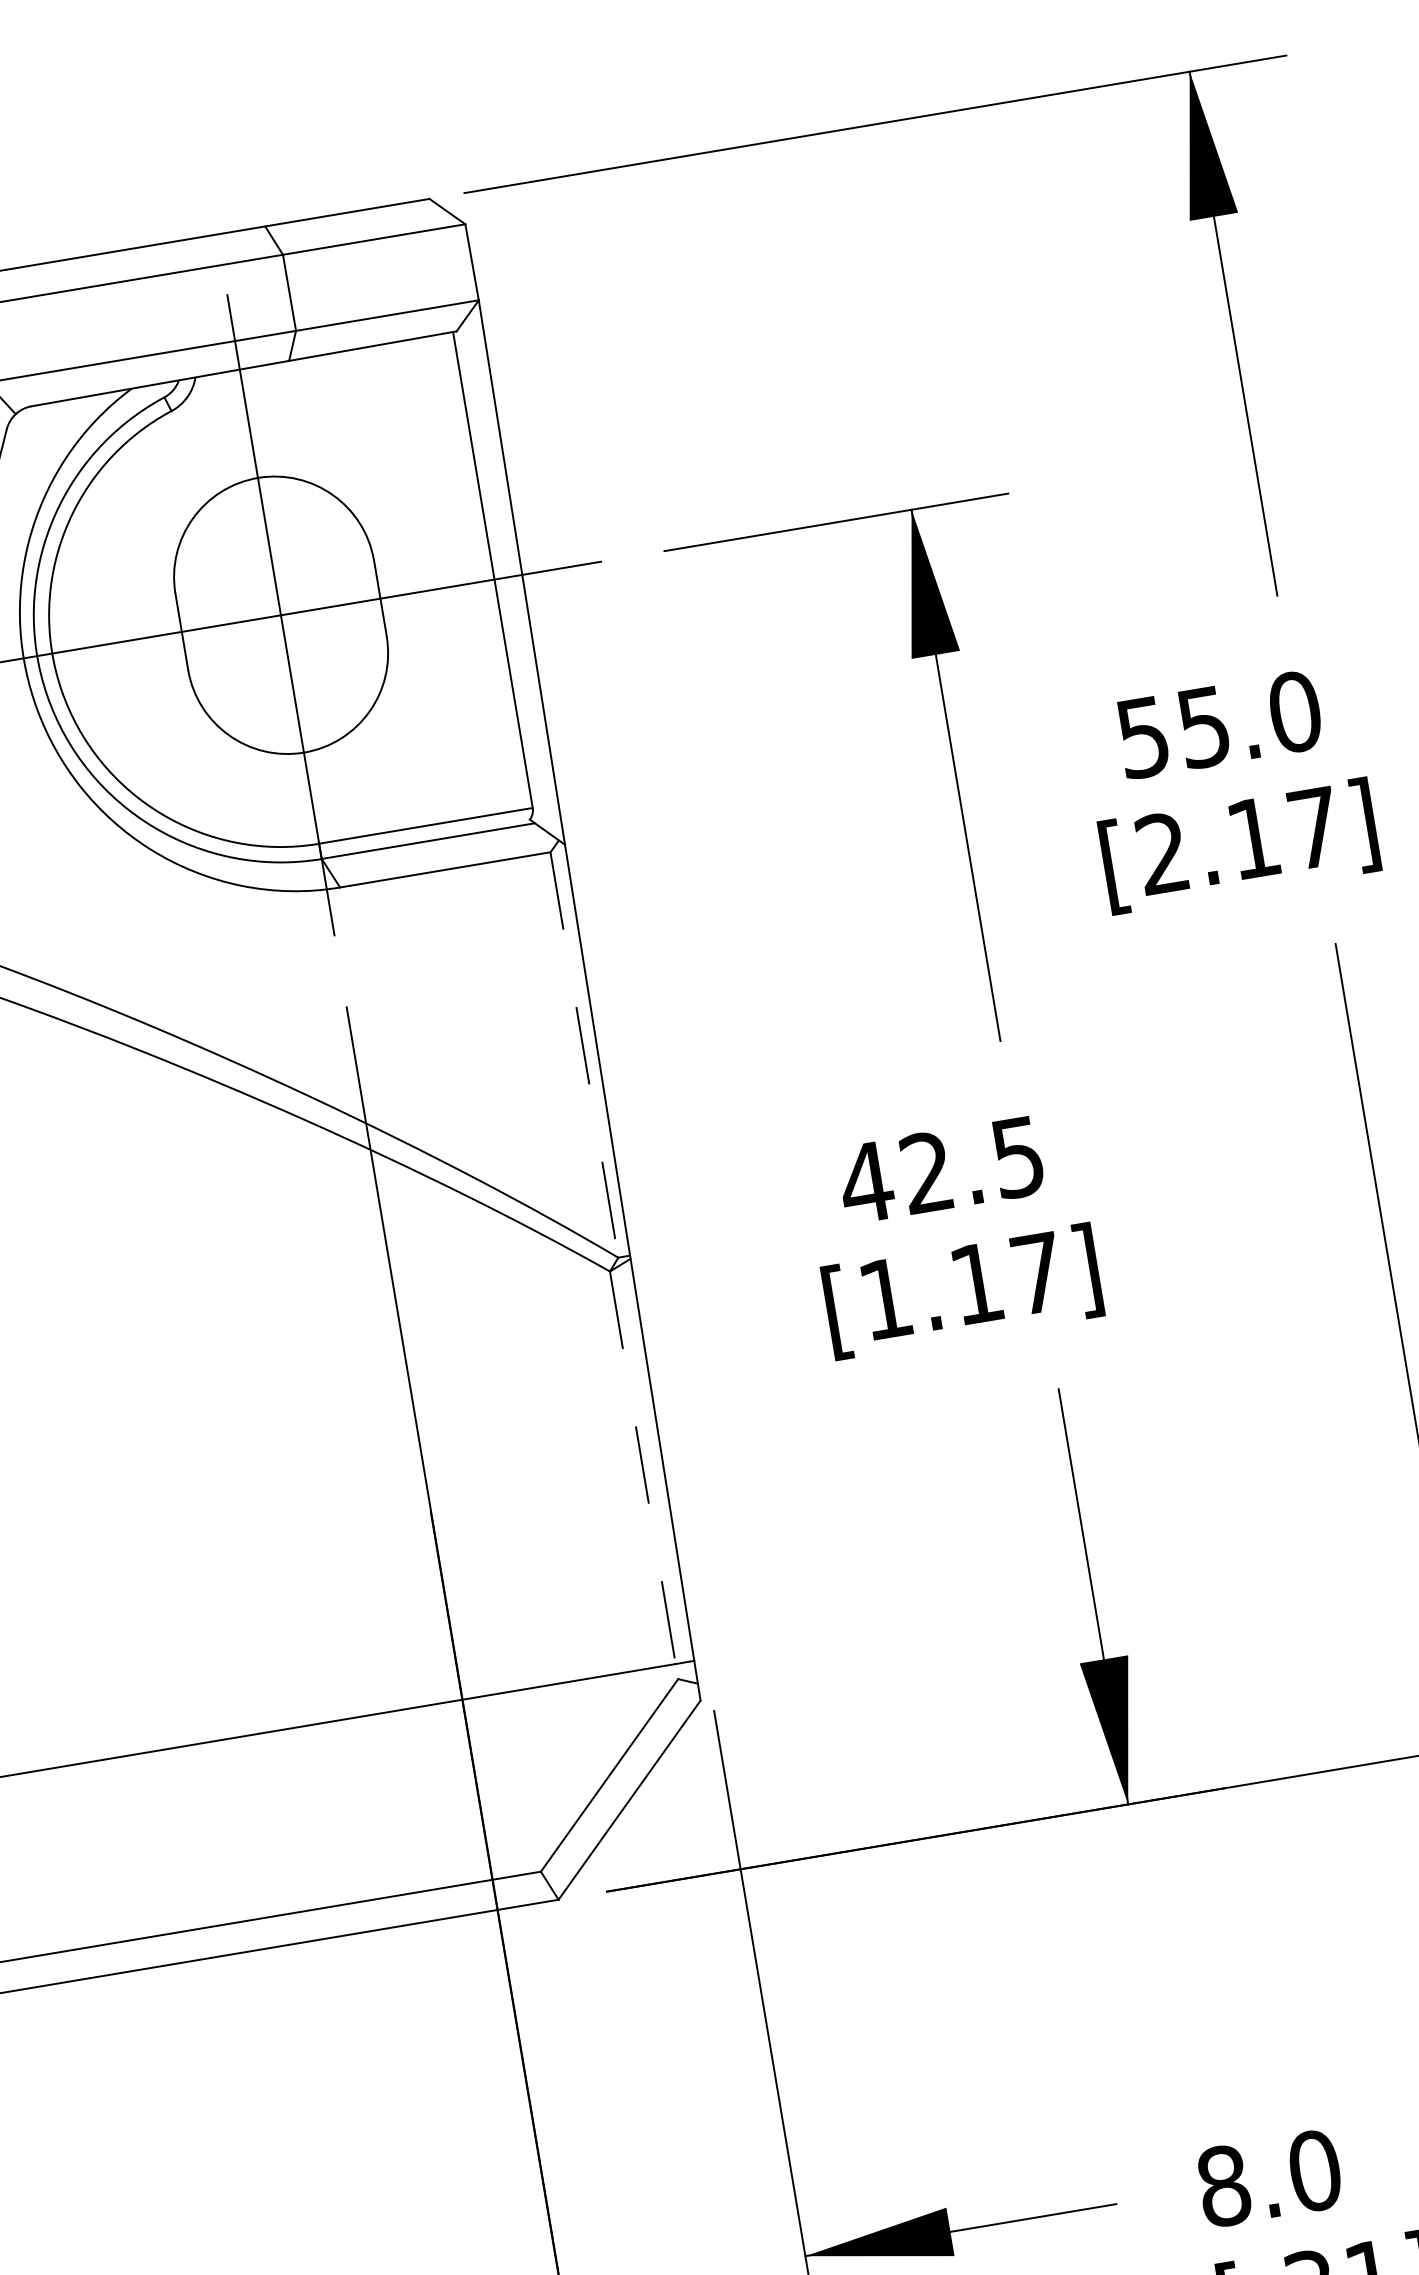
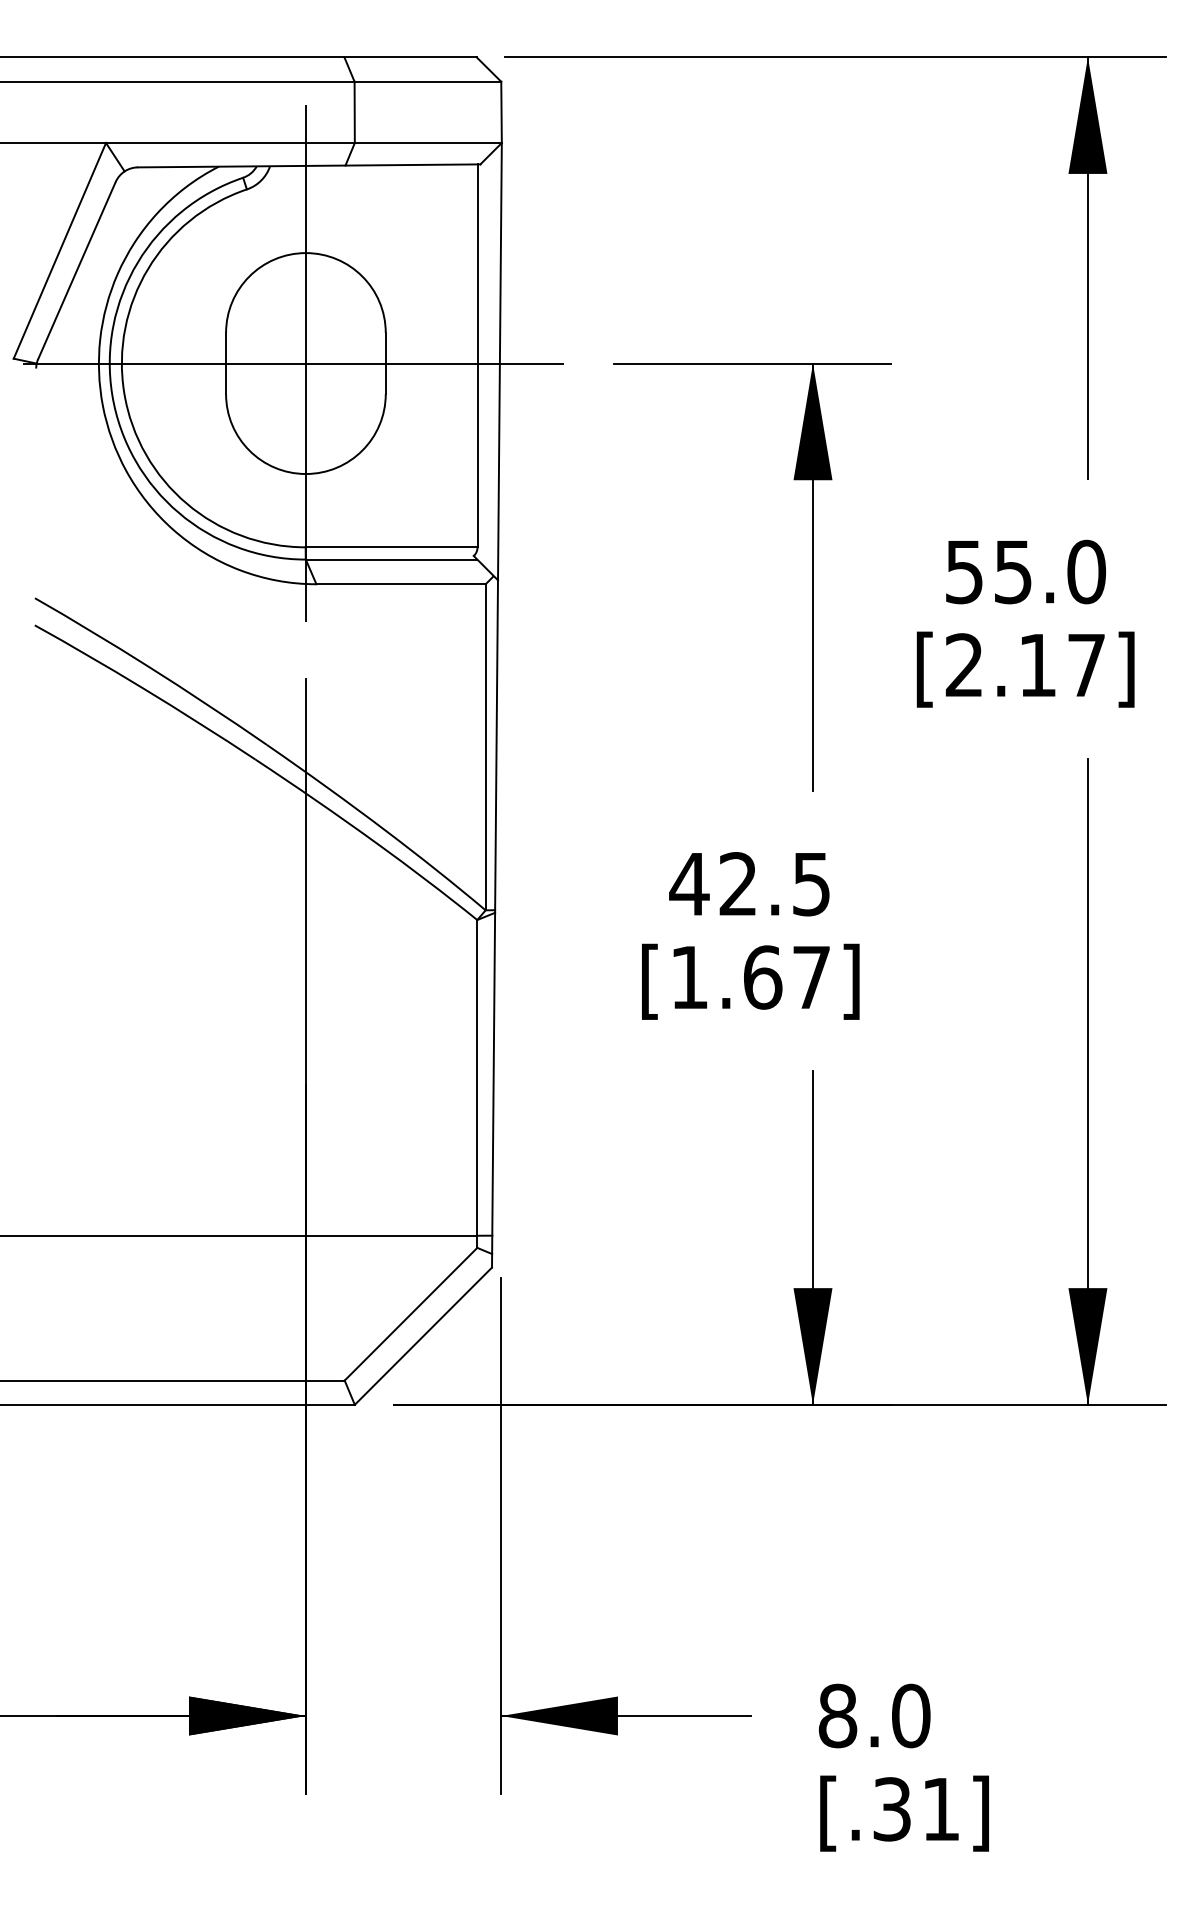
line: (584, 1055) -> (485, 747), dashed -> solid
text: (977, 1283) -> (763, 977), [1.17] -> [1.67]
line: (644, 1474) -> (477, 1083), dashed -> solid

